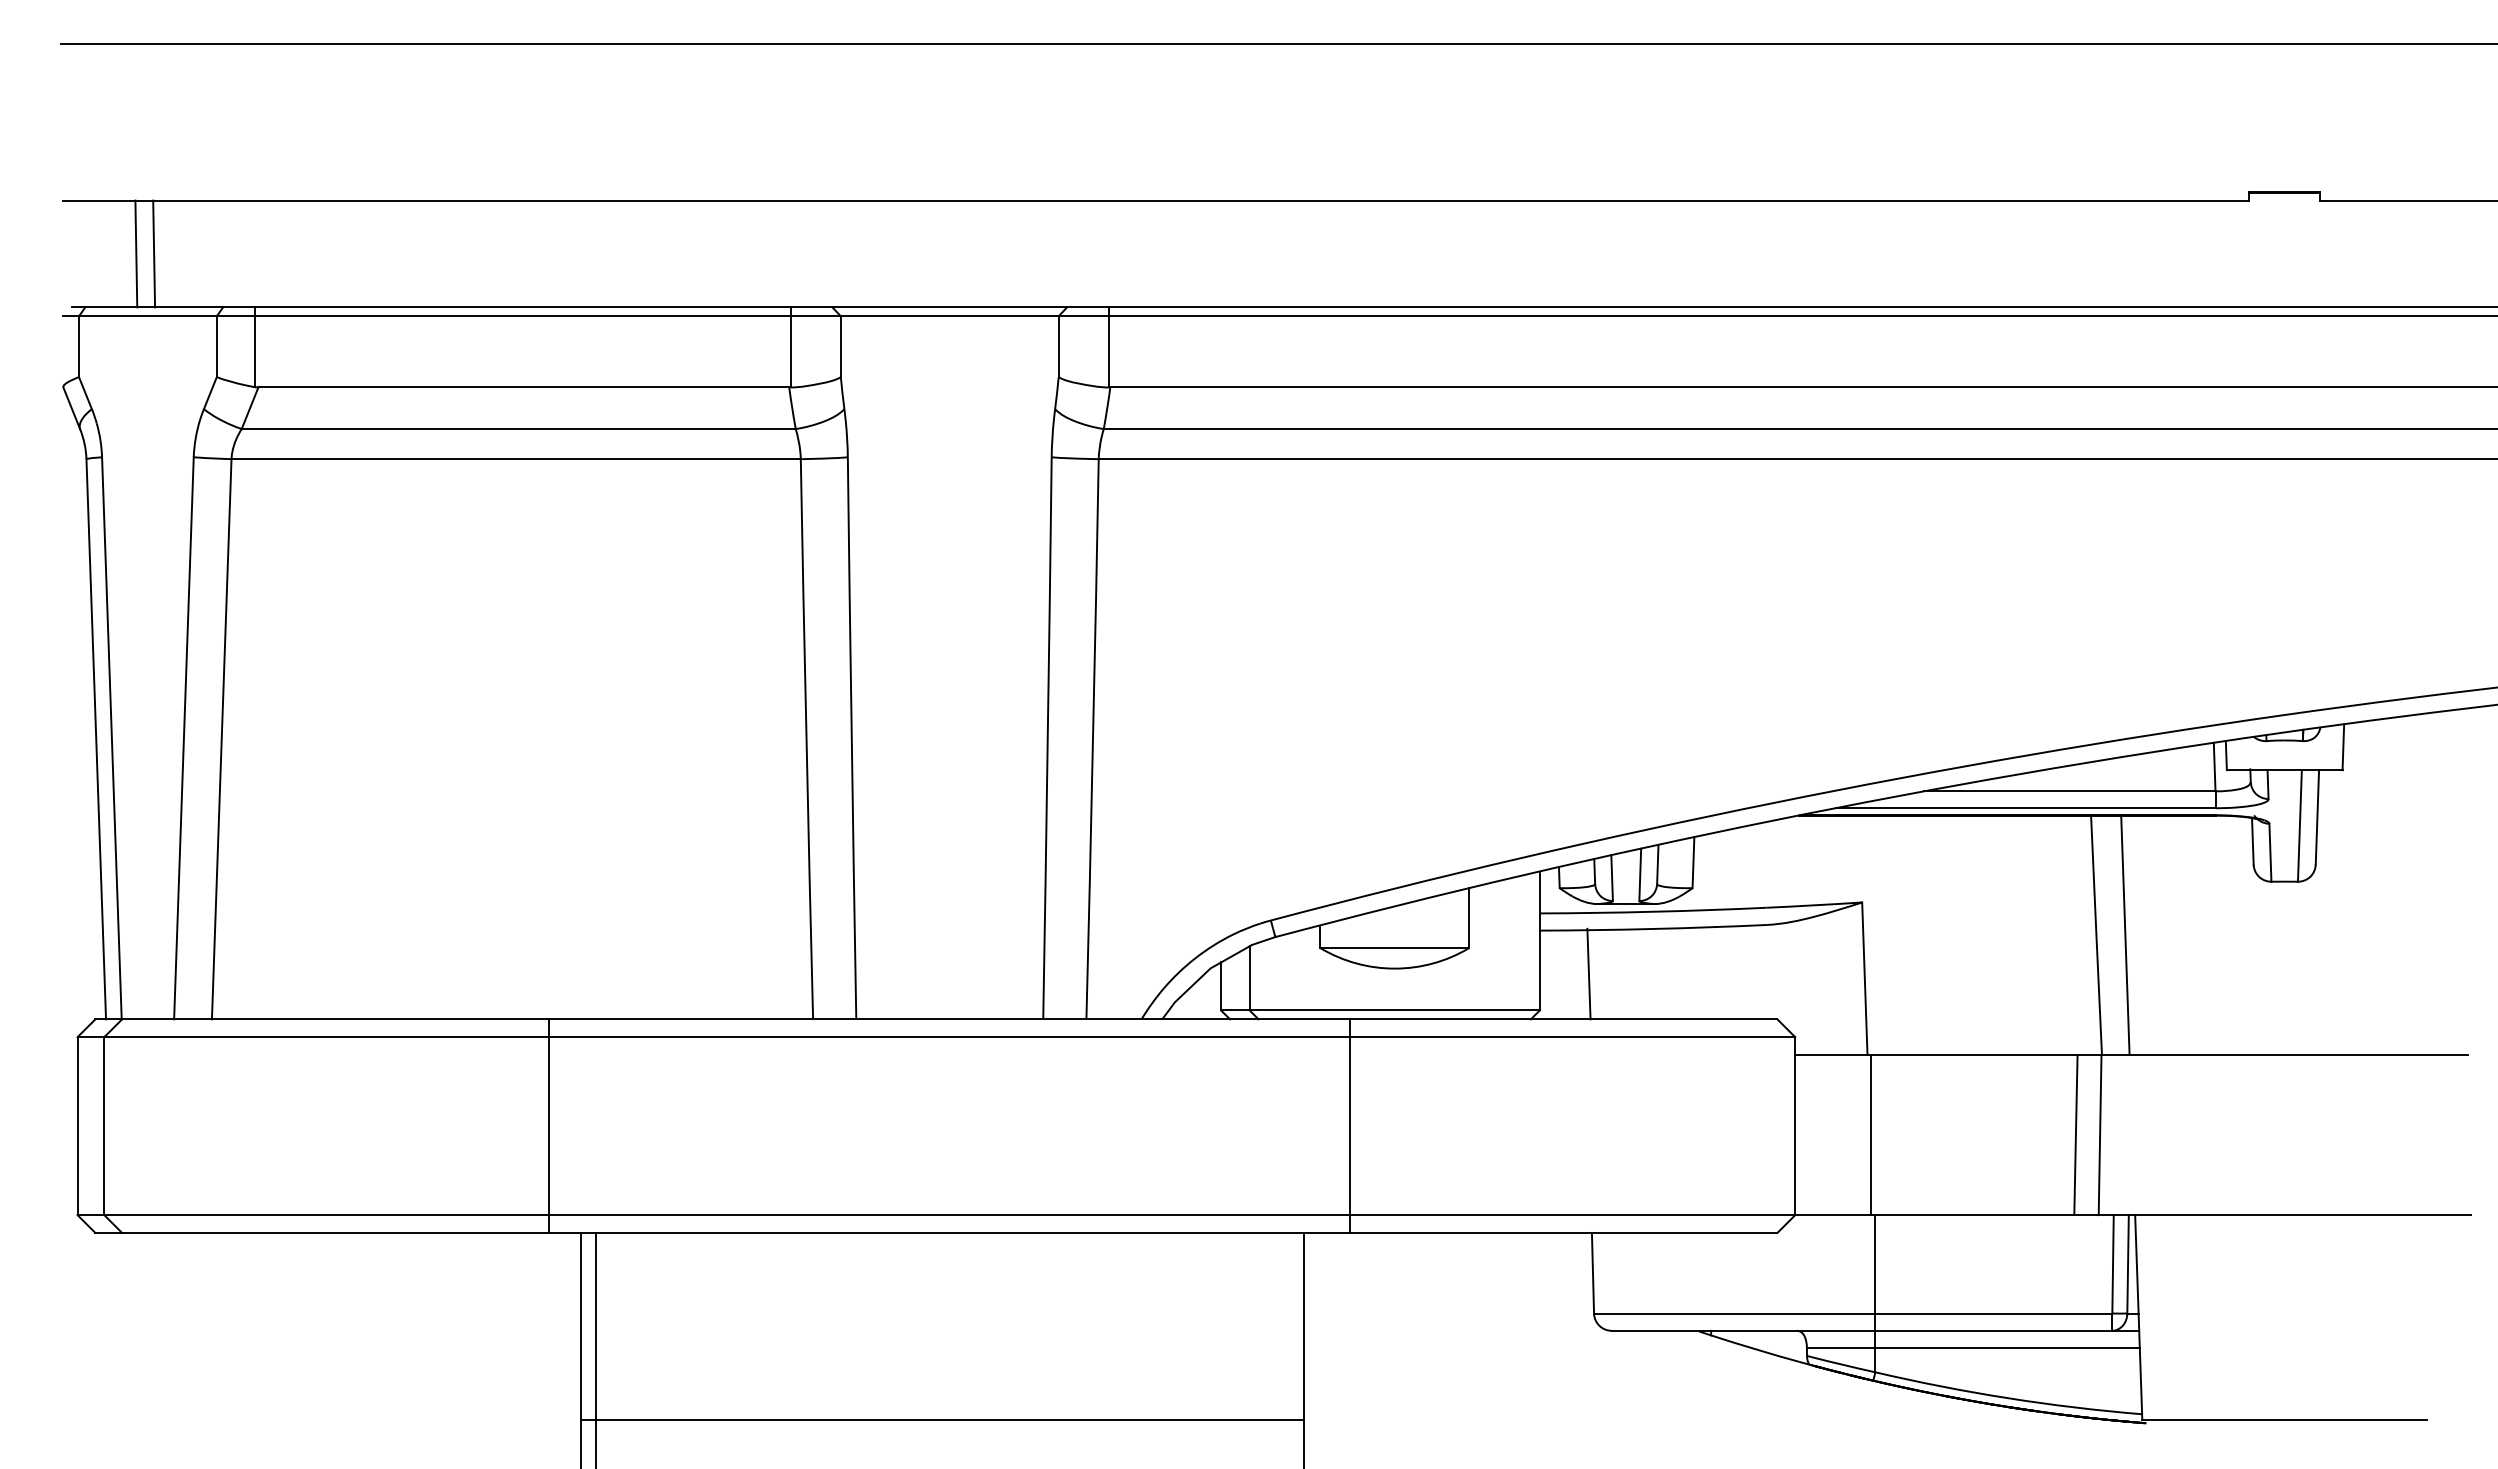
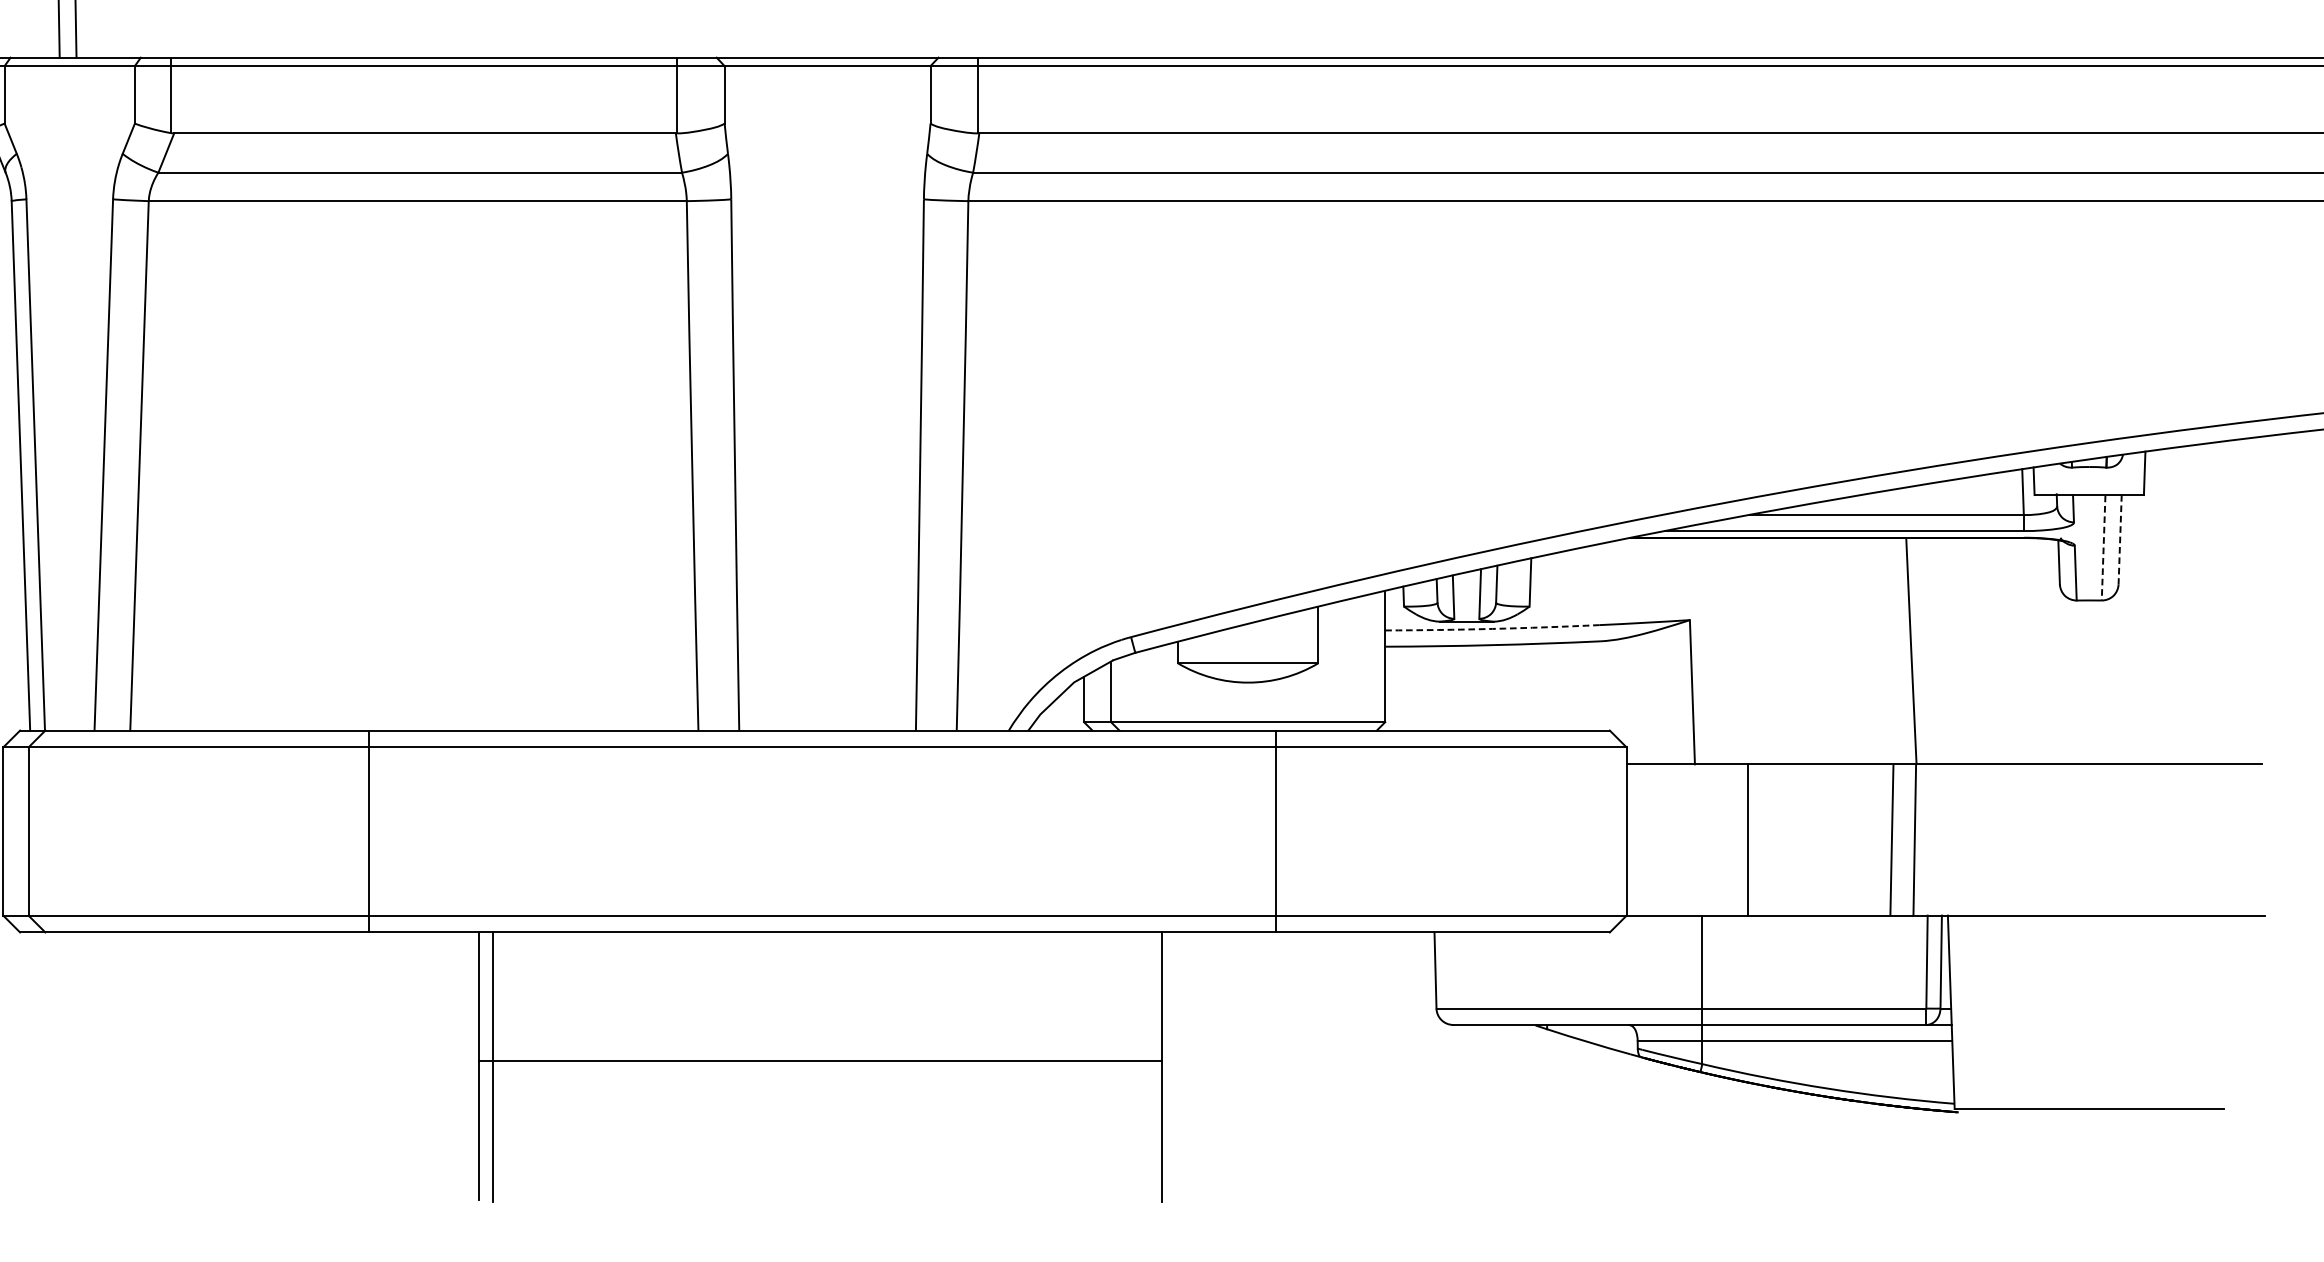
line: (2317, 817) -> (2120, 539), solid -> dashed
line: (2299, 826) -> (2103, 548), solid -> dashed
arc: (1653, 911) -> (1492, 628), solid -> dashed
line: (2125, 934) -> (1938, 650), removed
line: (1588, 973) -> (1431, 687), removed
line: (549, 1125) -> (368, 830), moved
line: (1350, 1125) -> (1276, 830), moved
line: (1870, 1134) -> (1747, 839), moved
line: (942, 1419) -> (820, 1060), moved

